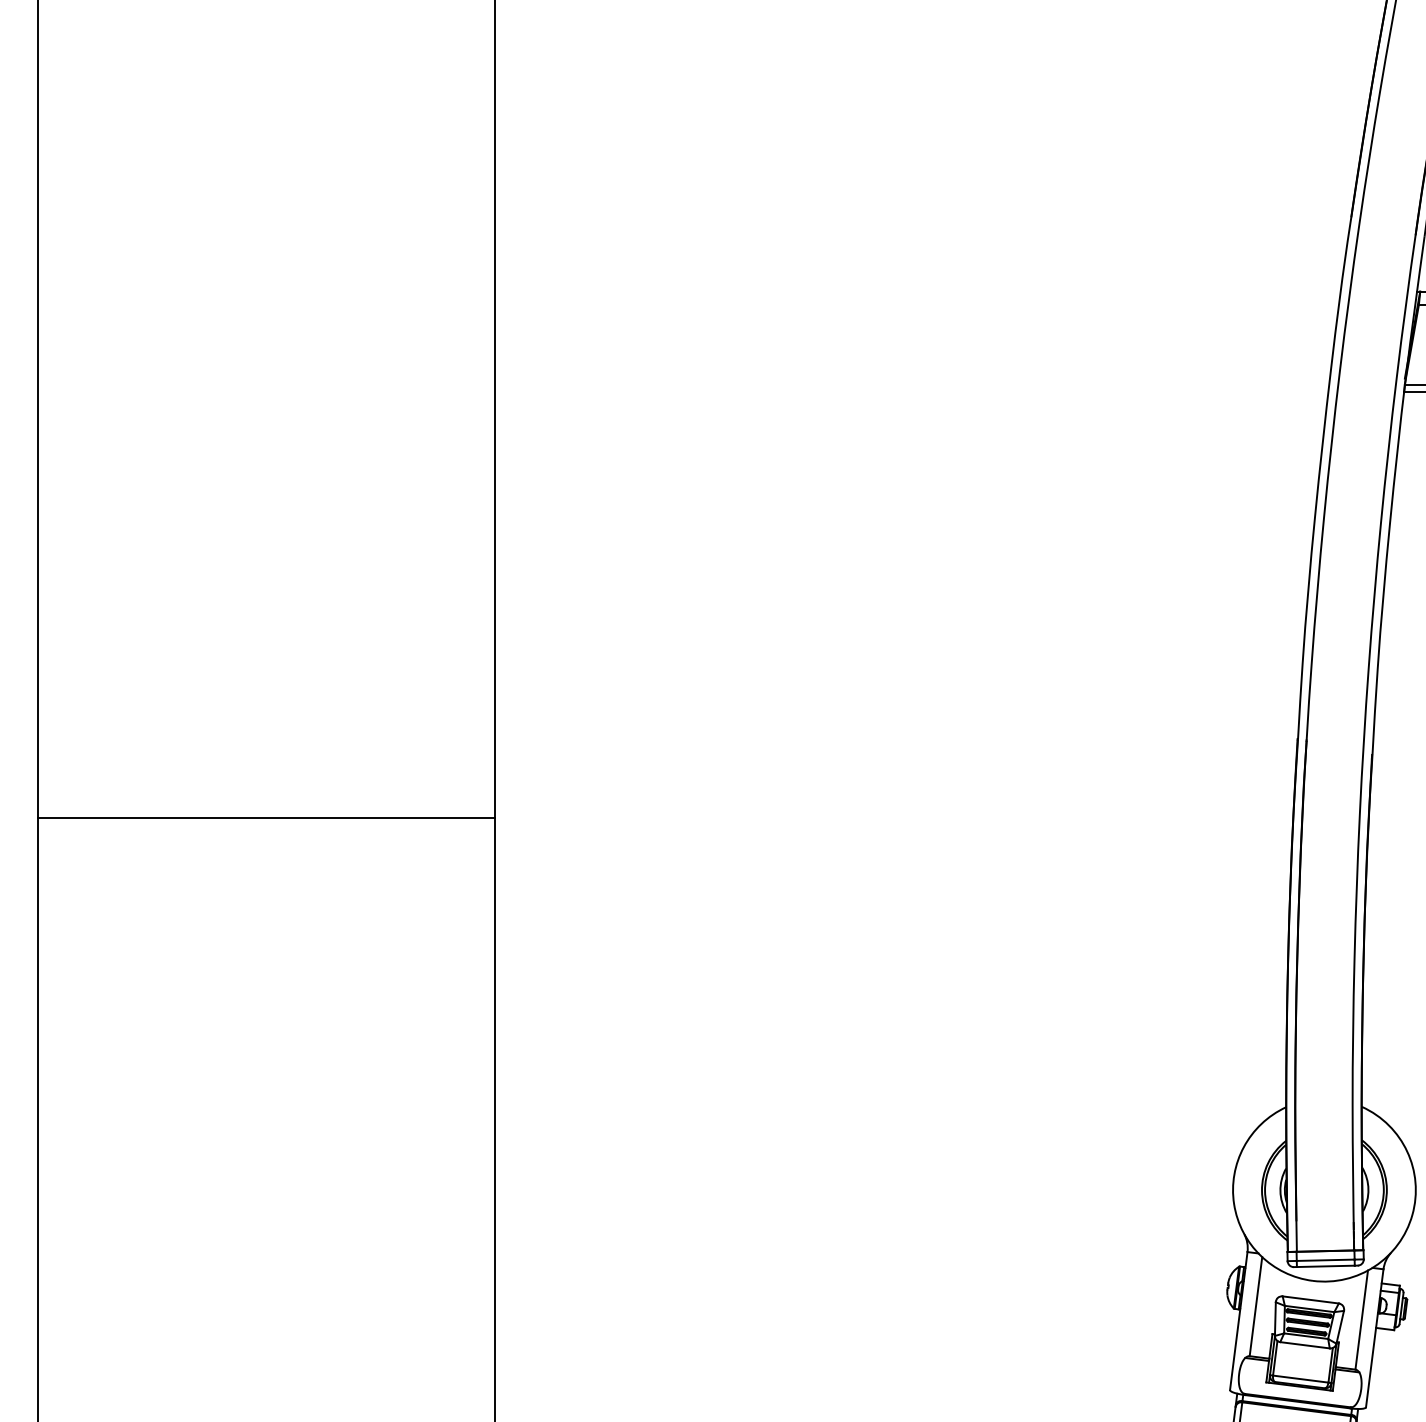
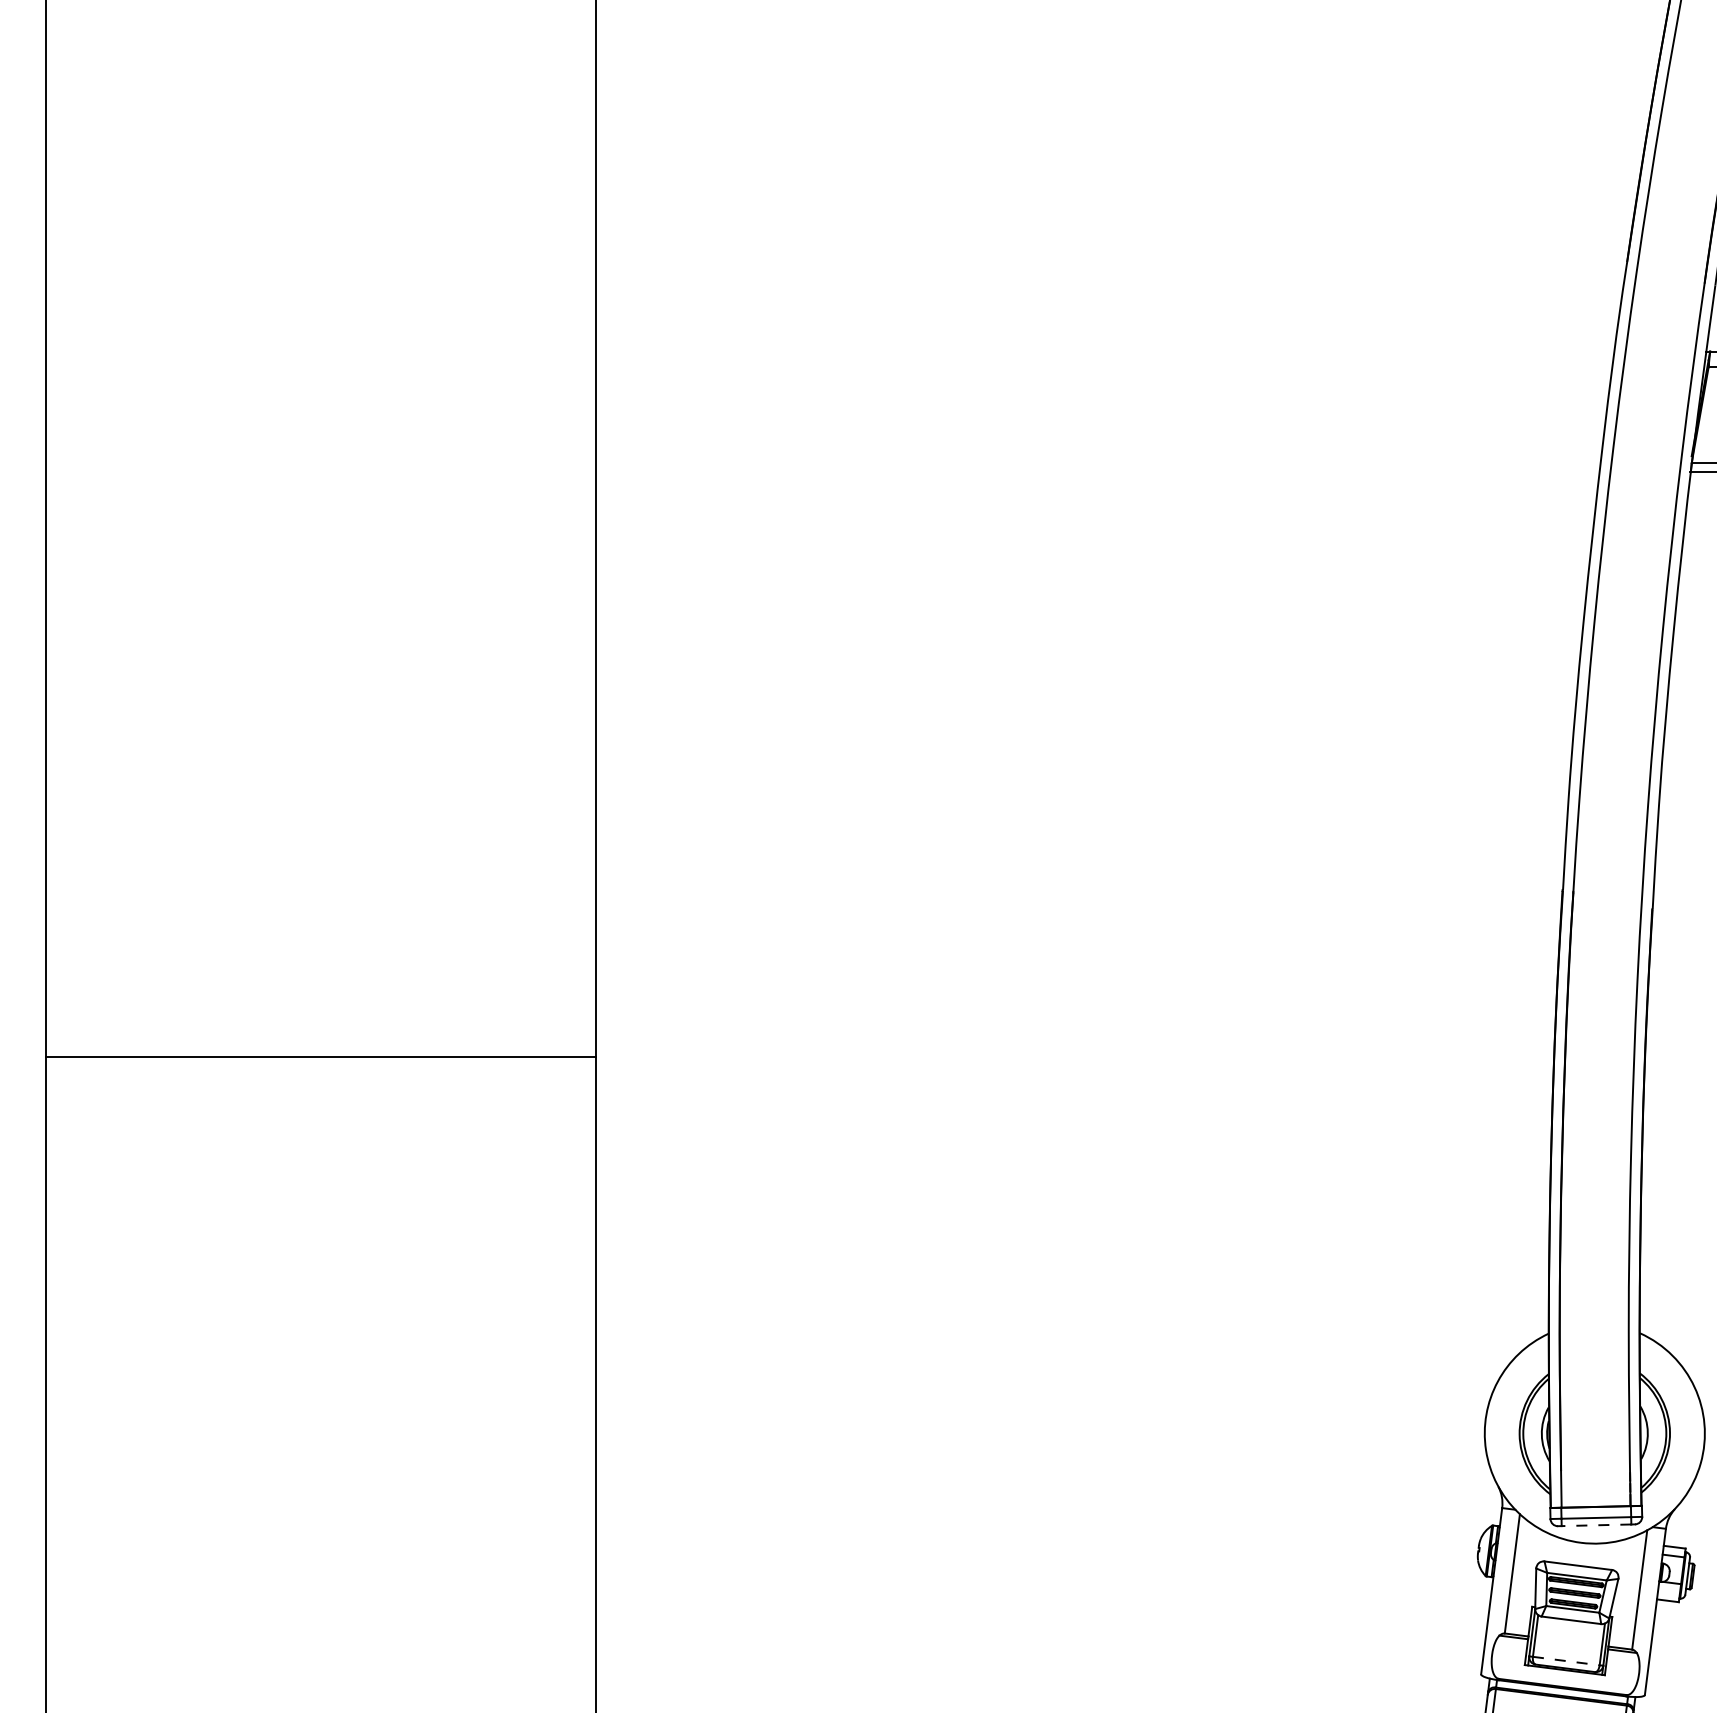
line: (267, 818) -> (321, 1056), moved
line: (1325, 1266) -> (1596, 1525), solid -> dashed
line: (1300, 1379) -> (1566, 1661), solid -> dashed

